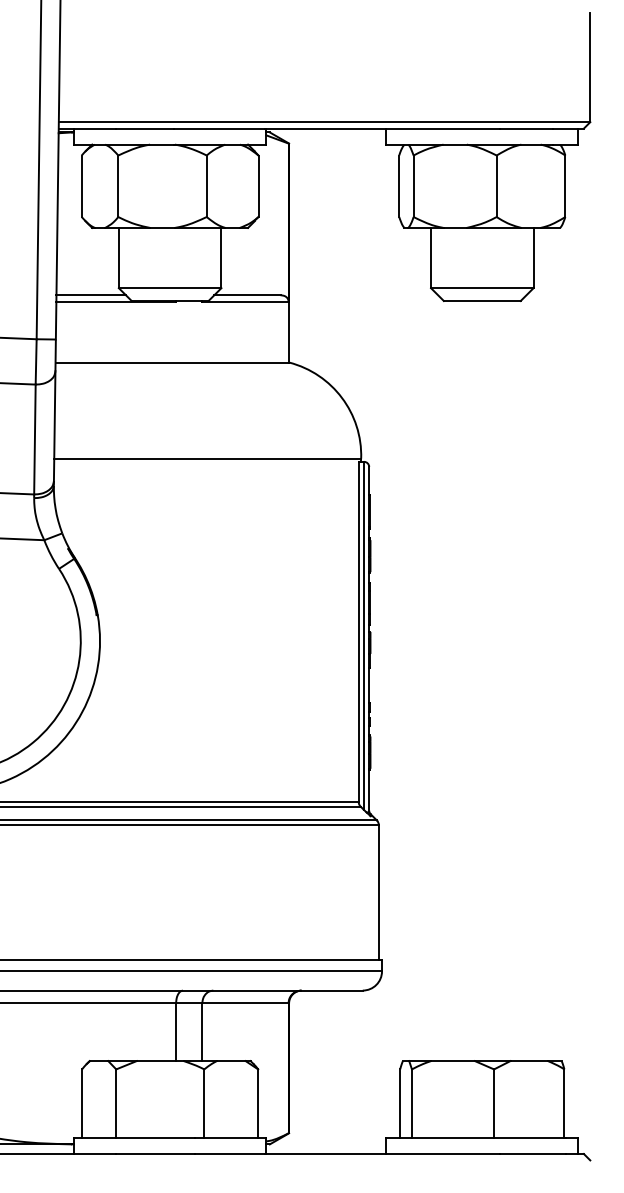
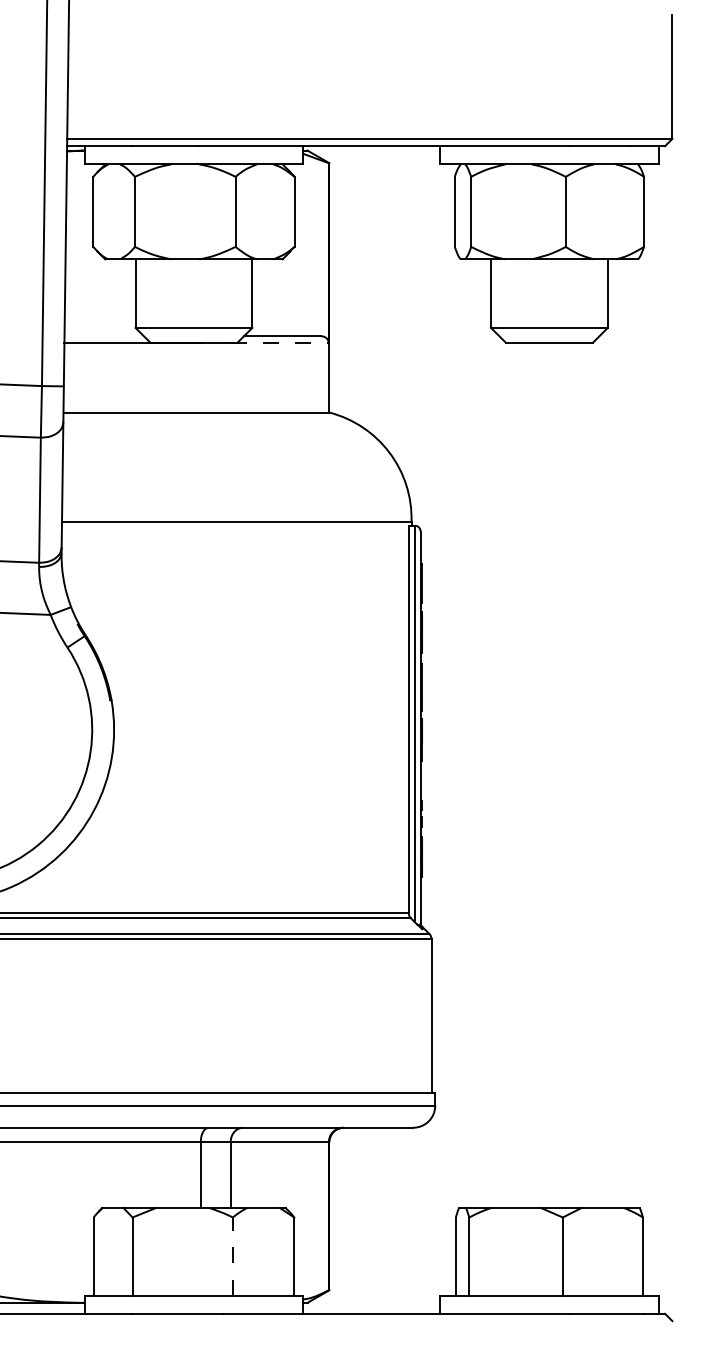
line: (90, 295) -> (103, 336), removed
line: (245, 301) -> (279, 343), solid -> dashed
line: (204, 1103) -> (233, 1256), solid -> dashed

